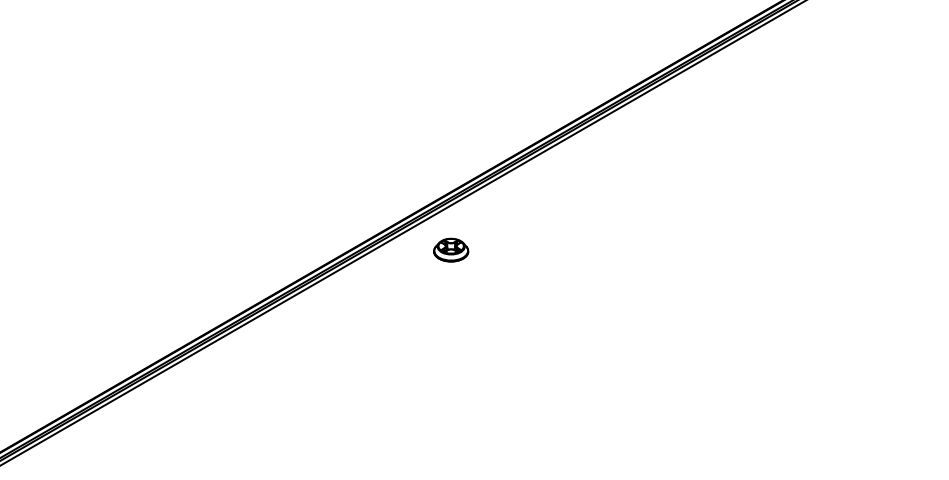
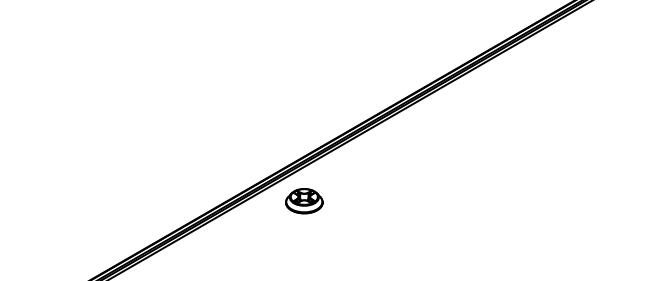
part: (451, 249) -> (304, 200), size x1.4

